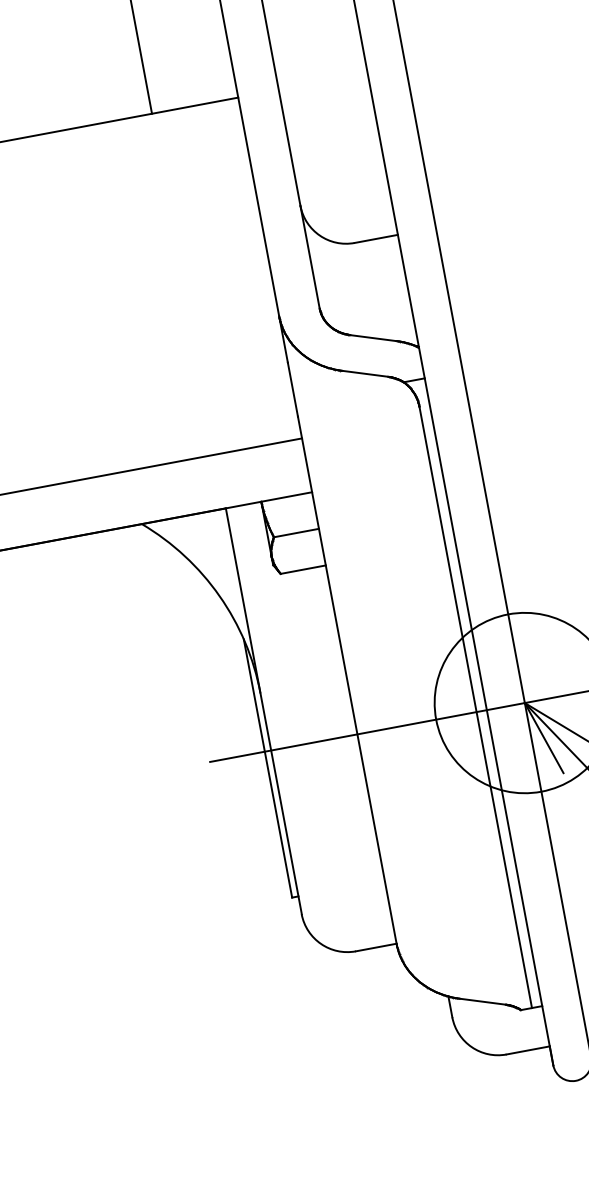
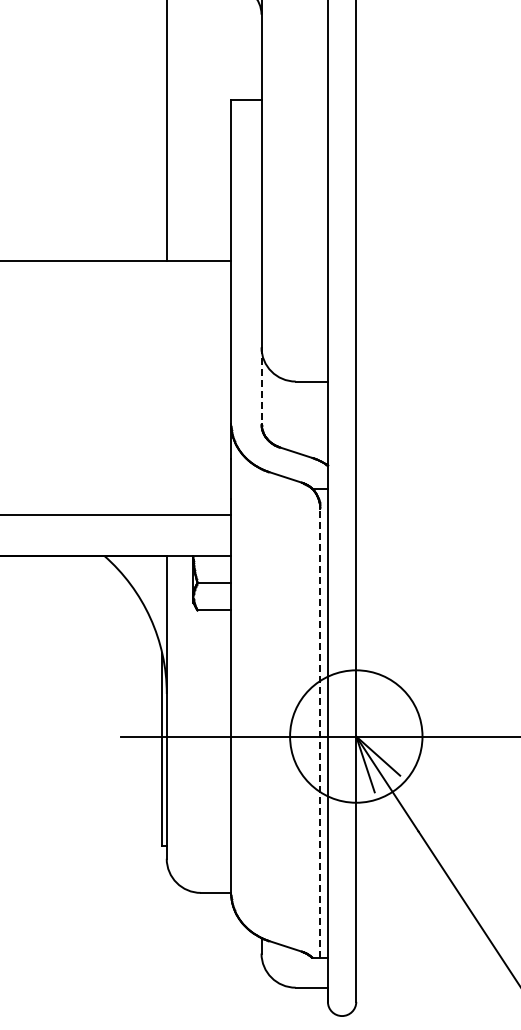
line: (310, 258) -> (261, 386), solid -> dashed
line: (475, 706) -> (320, 732), solid -> dashed

